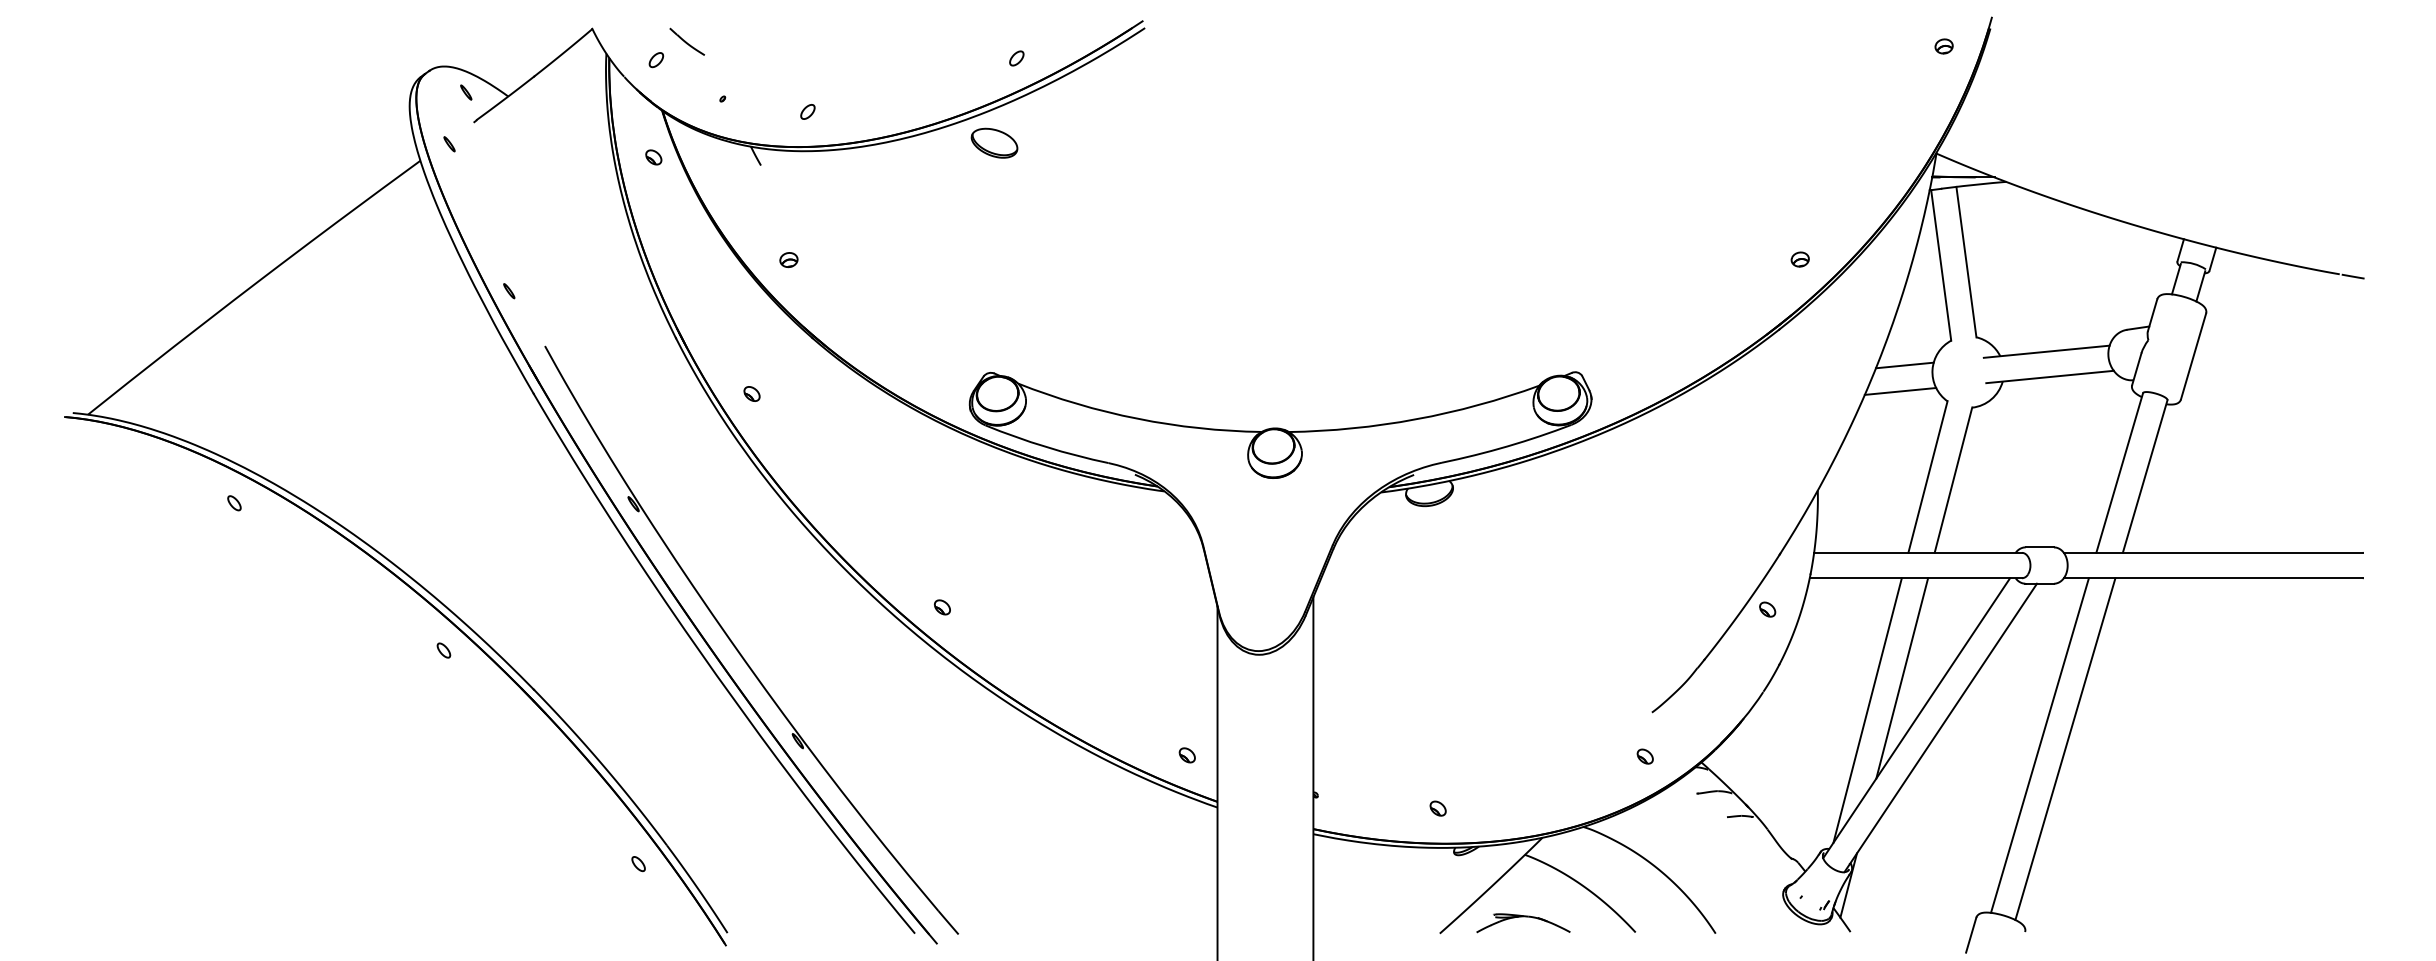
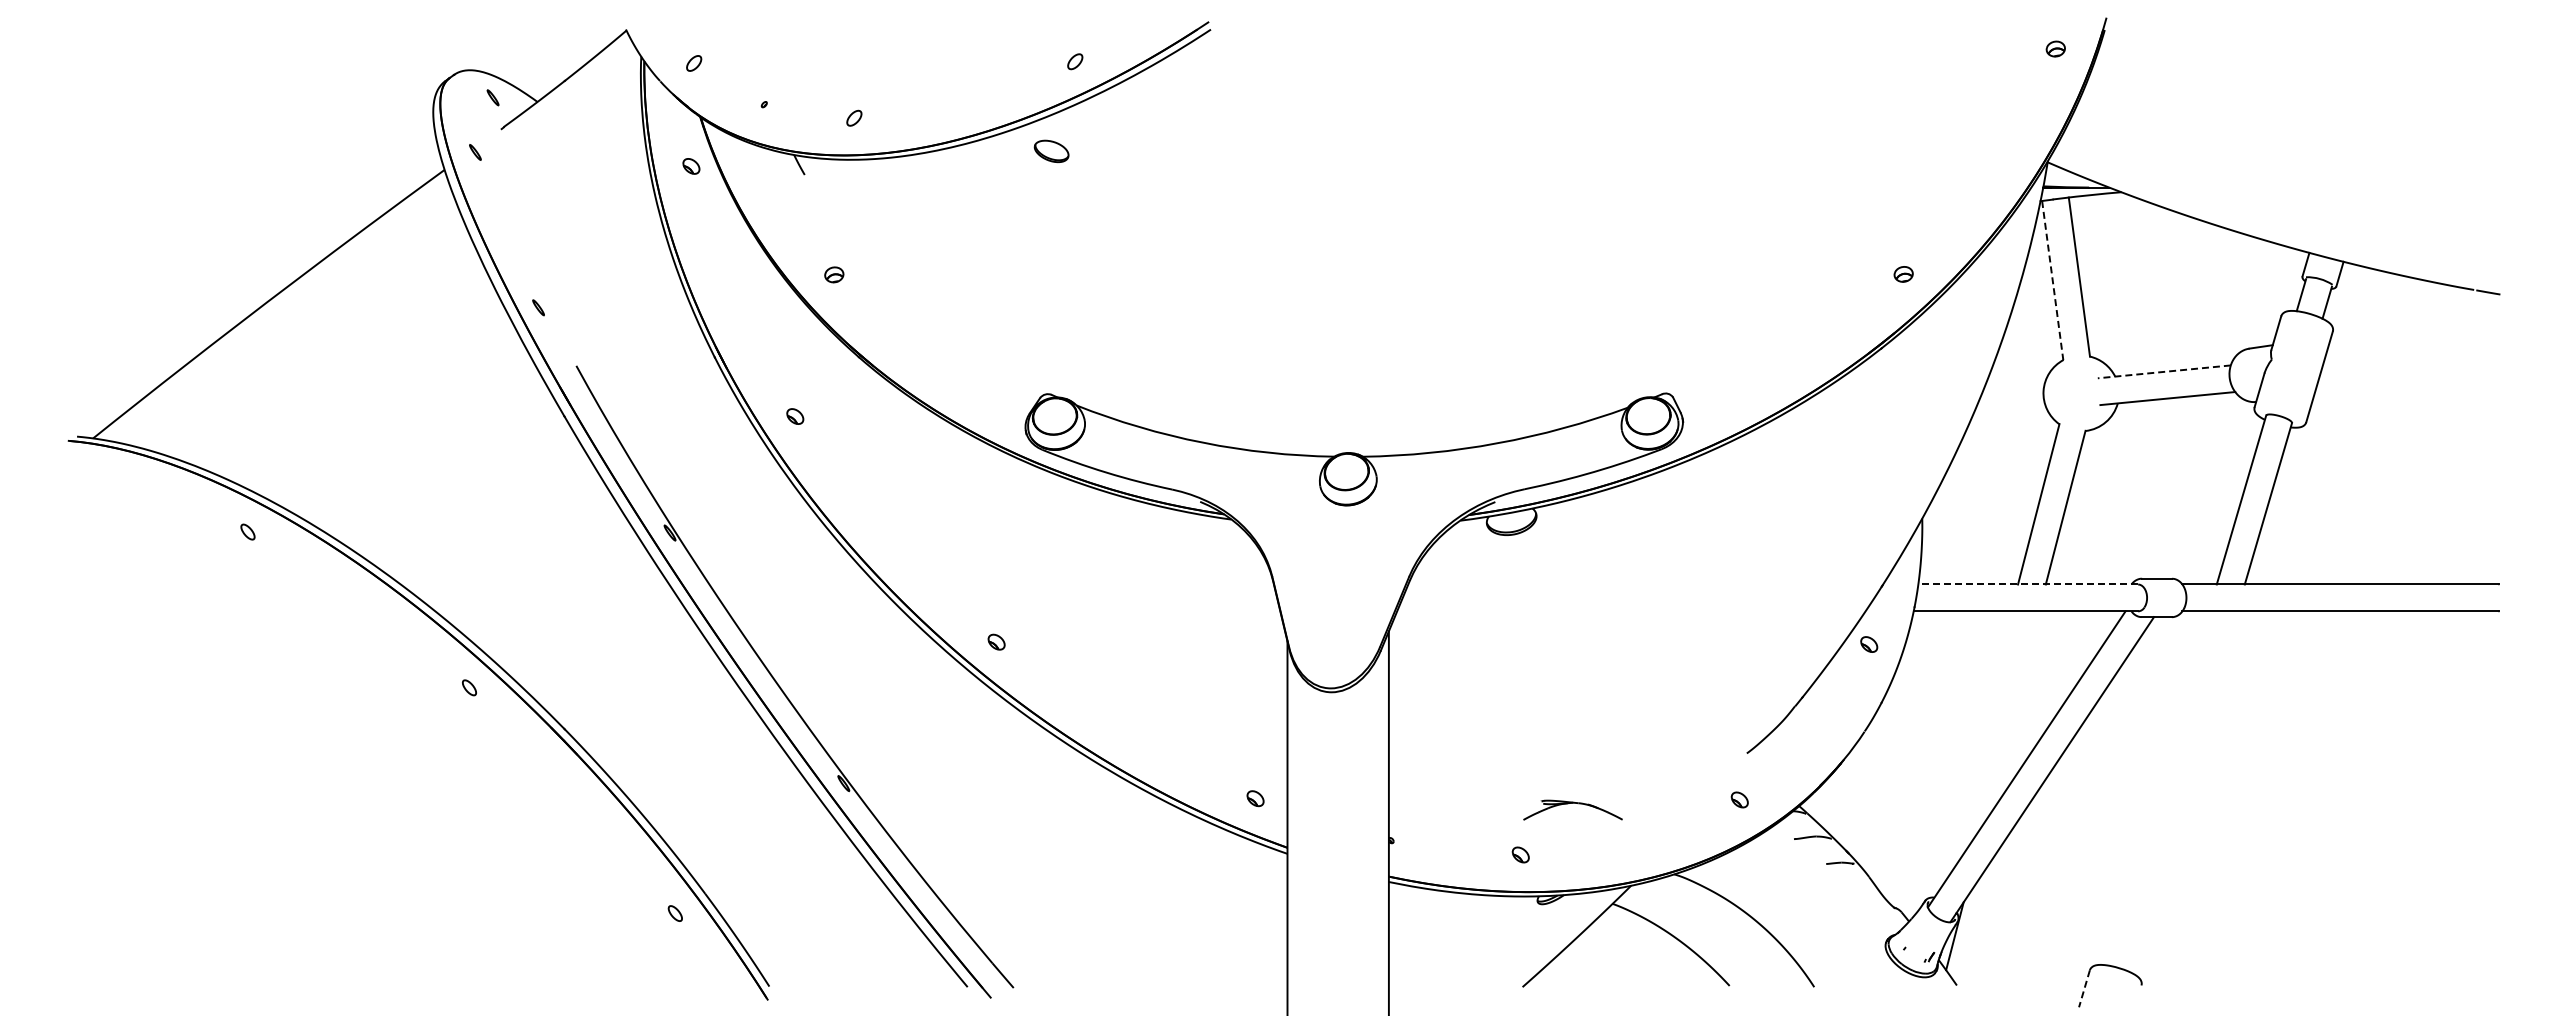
part: (686, 41) -> (726, 43), removed
part: (994, 143) -> (1051, 151), size x0.7
line: (1940, 266) -> (2052, 281), solid -> dashed
line: (2046, 351) -> (2164, 371), solid -> dashed
line: (1904, 365) -> (2013, 386), removed
line: (1900, 391) -> (2009, 413), removed
line: (1918, 552) -> (2028, 584), solid -> dashed
line: (1902, 678) -> (2011, 717), removed
line: (1867, 710) -> (1974, 751), removed
line: (2039, 745) -> (2156, 788), removed
line: (2064, 748) -> (2183, 791), removed
part: (1522, 922) -> (1572, 809), moved
line: (1971, 935) -> (2084, 989), solid -> dashed

